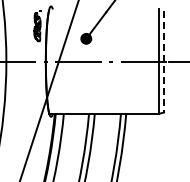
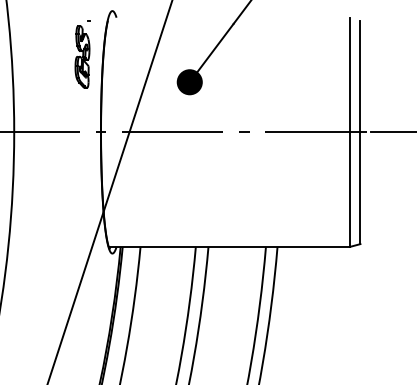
line: (163, 61) -> (359, 132), dashed -> solid

